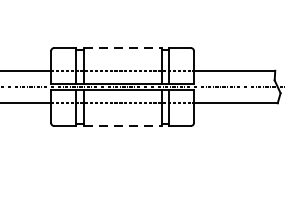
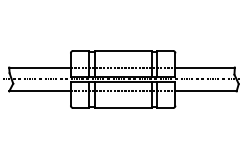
line: (123, 47) -> (123, 50), dashed -> solid
line: (123, 126) -> (123, 108), dashed -> solid

